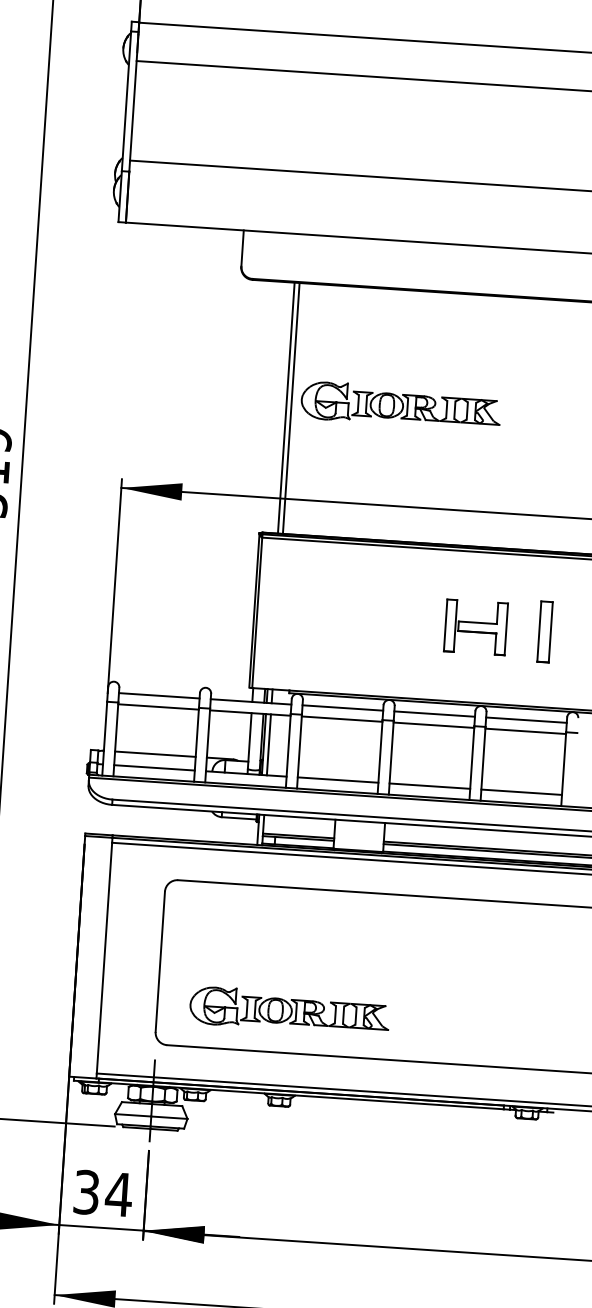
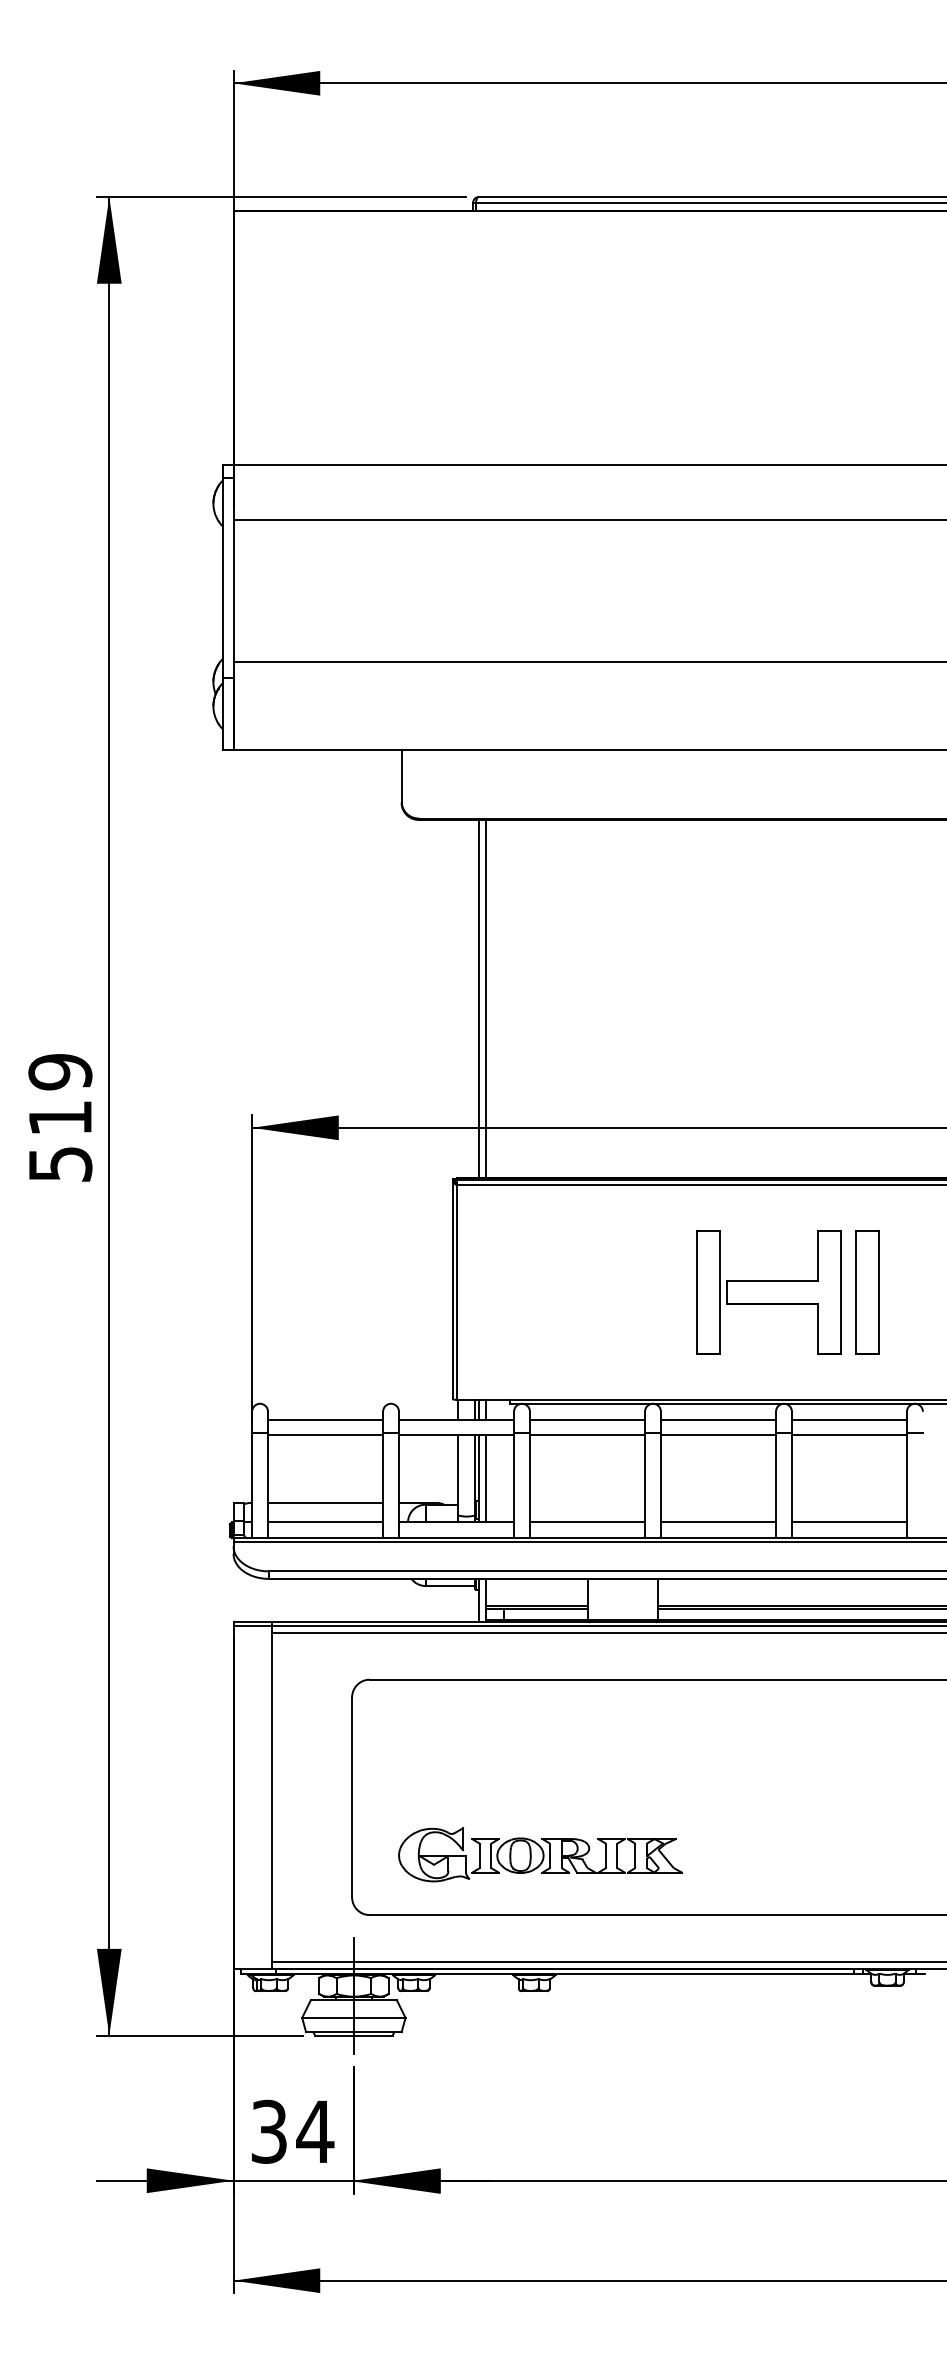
part: (400, 405) -> (641, 984), removed
part: (475, 627) -> (768, 1292), size x1.67
part: (545, 632) -> (867, 1292), size x1.43

